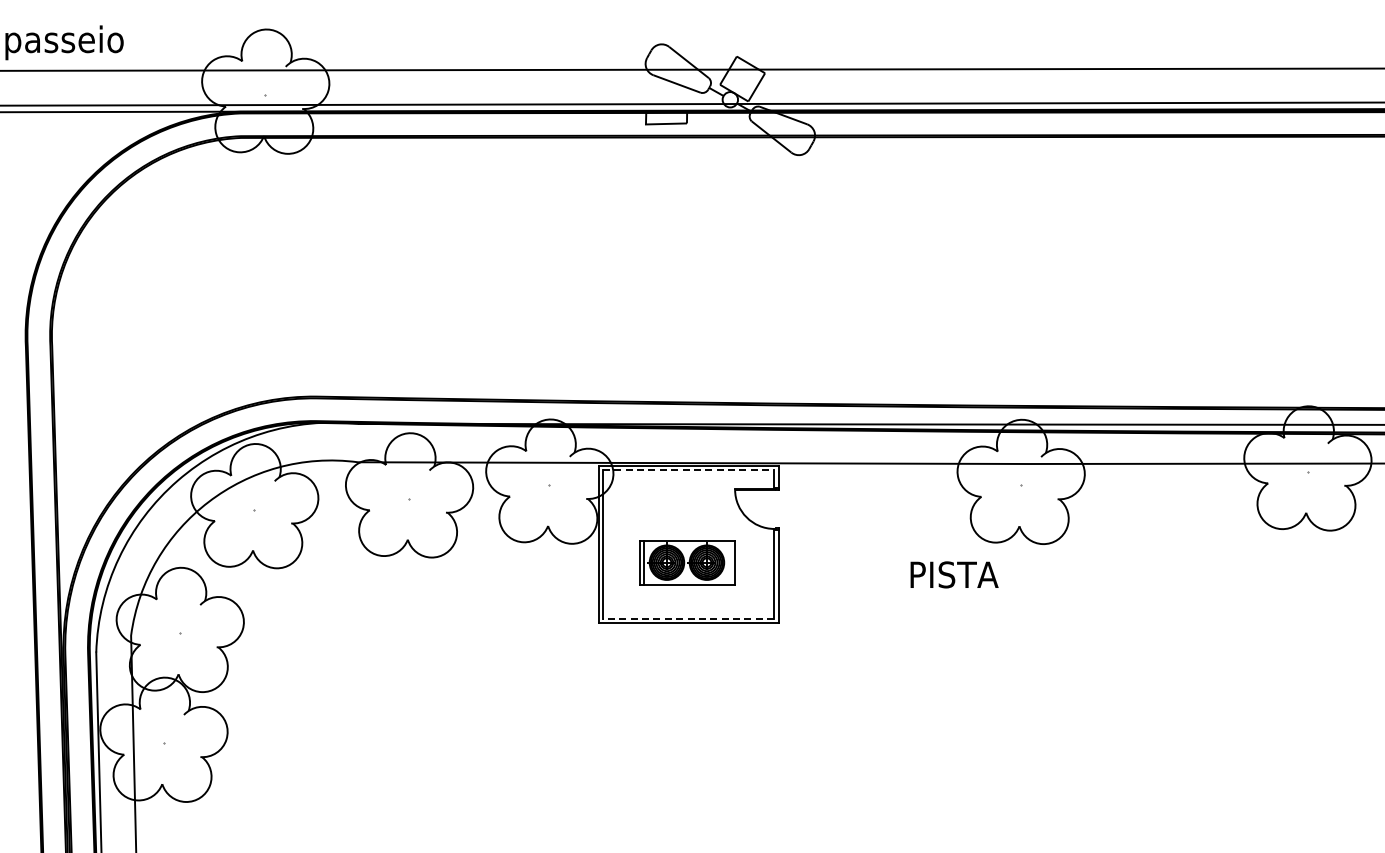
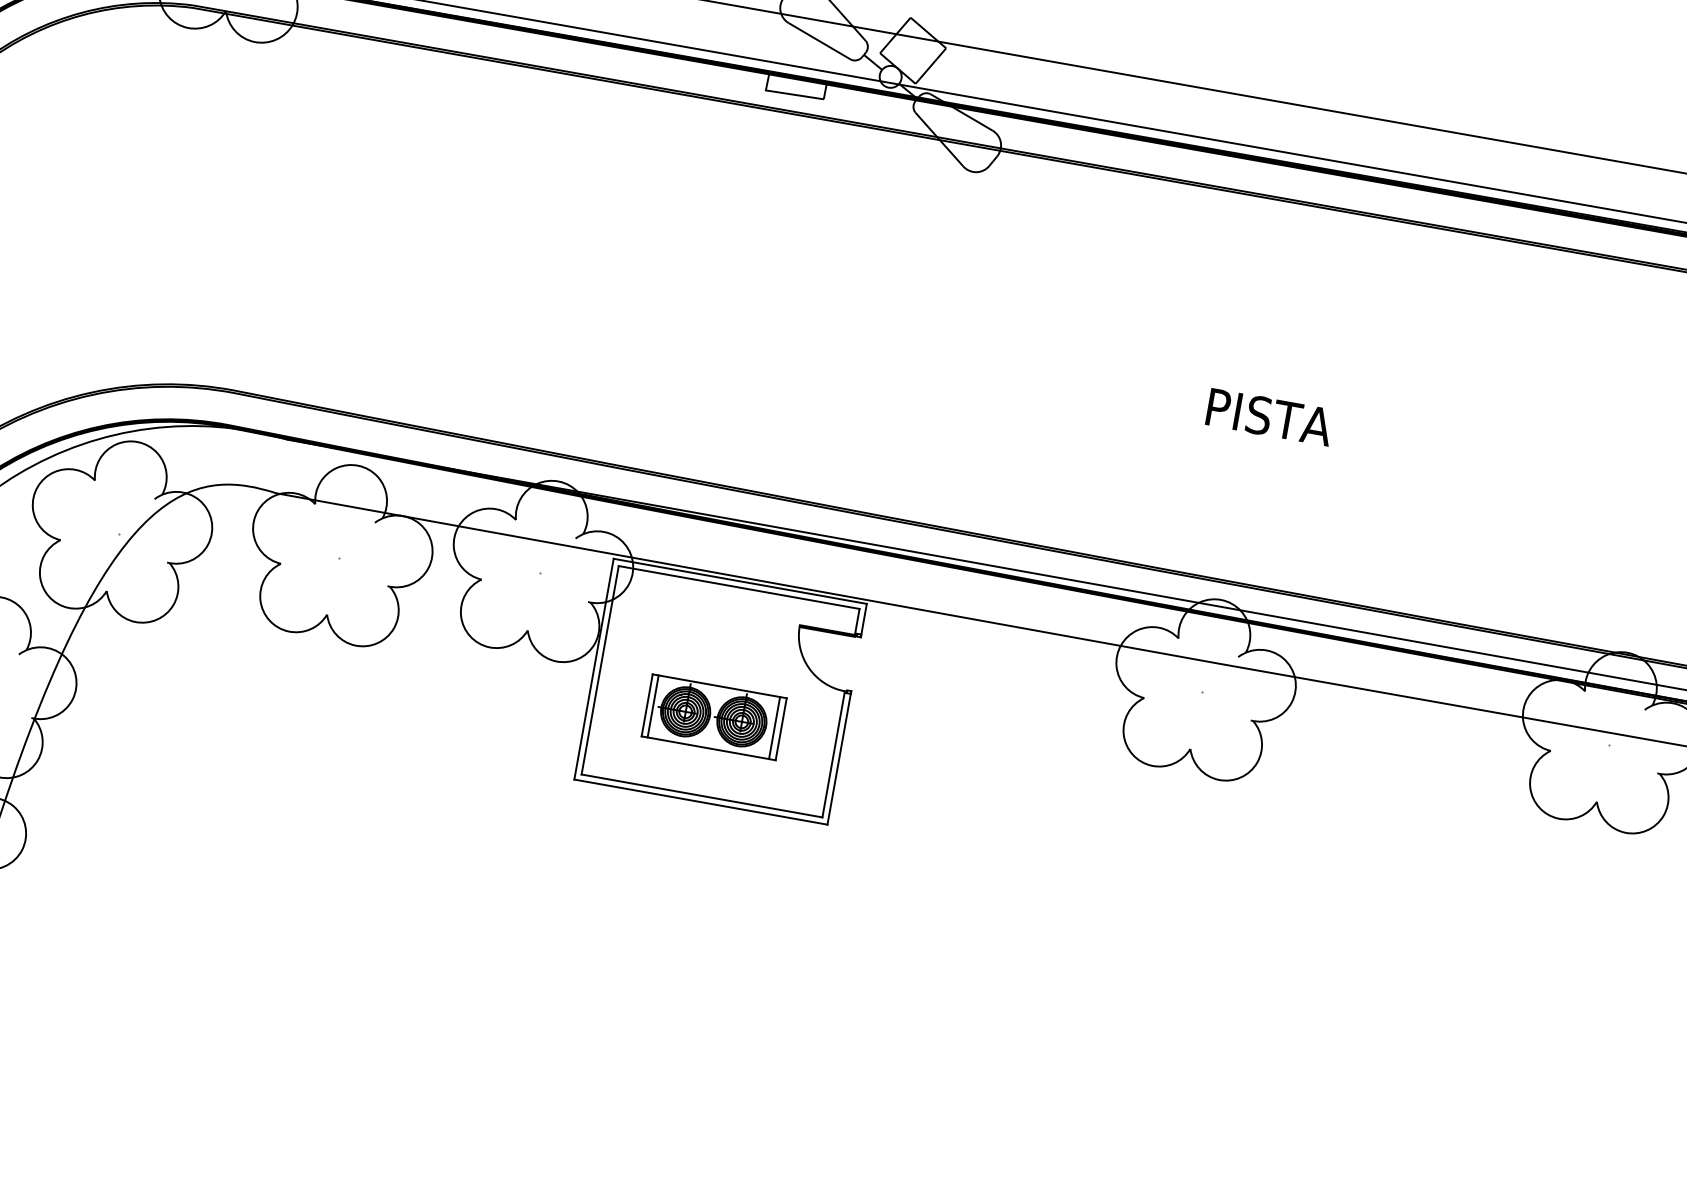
line: (688, 470) -> (739, 587), dashed -> solid
line: (730, 562) -> (775, 727), added
text: (954, 574) -> (1269, 416), moved
line: (688, 618) -> (701, 795), dashed -> solid

